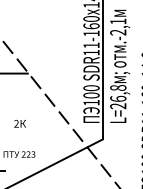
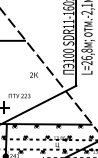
text: (19, 122) -> (33, 74), moved

